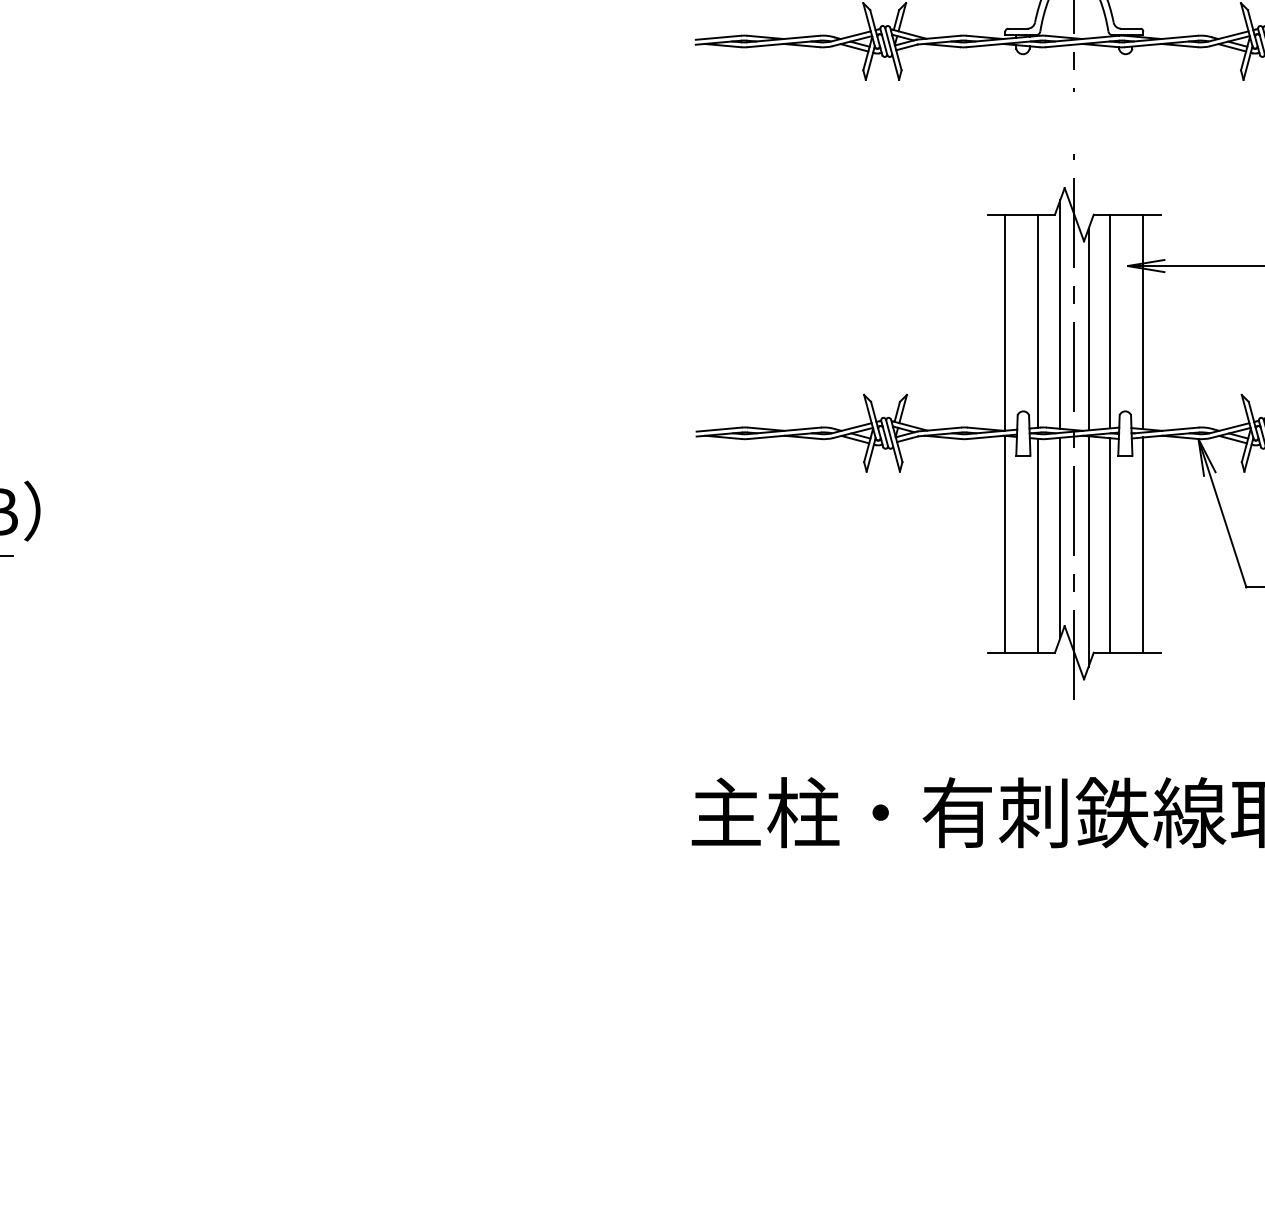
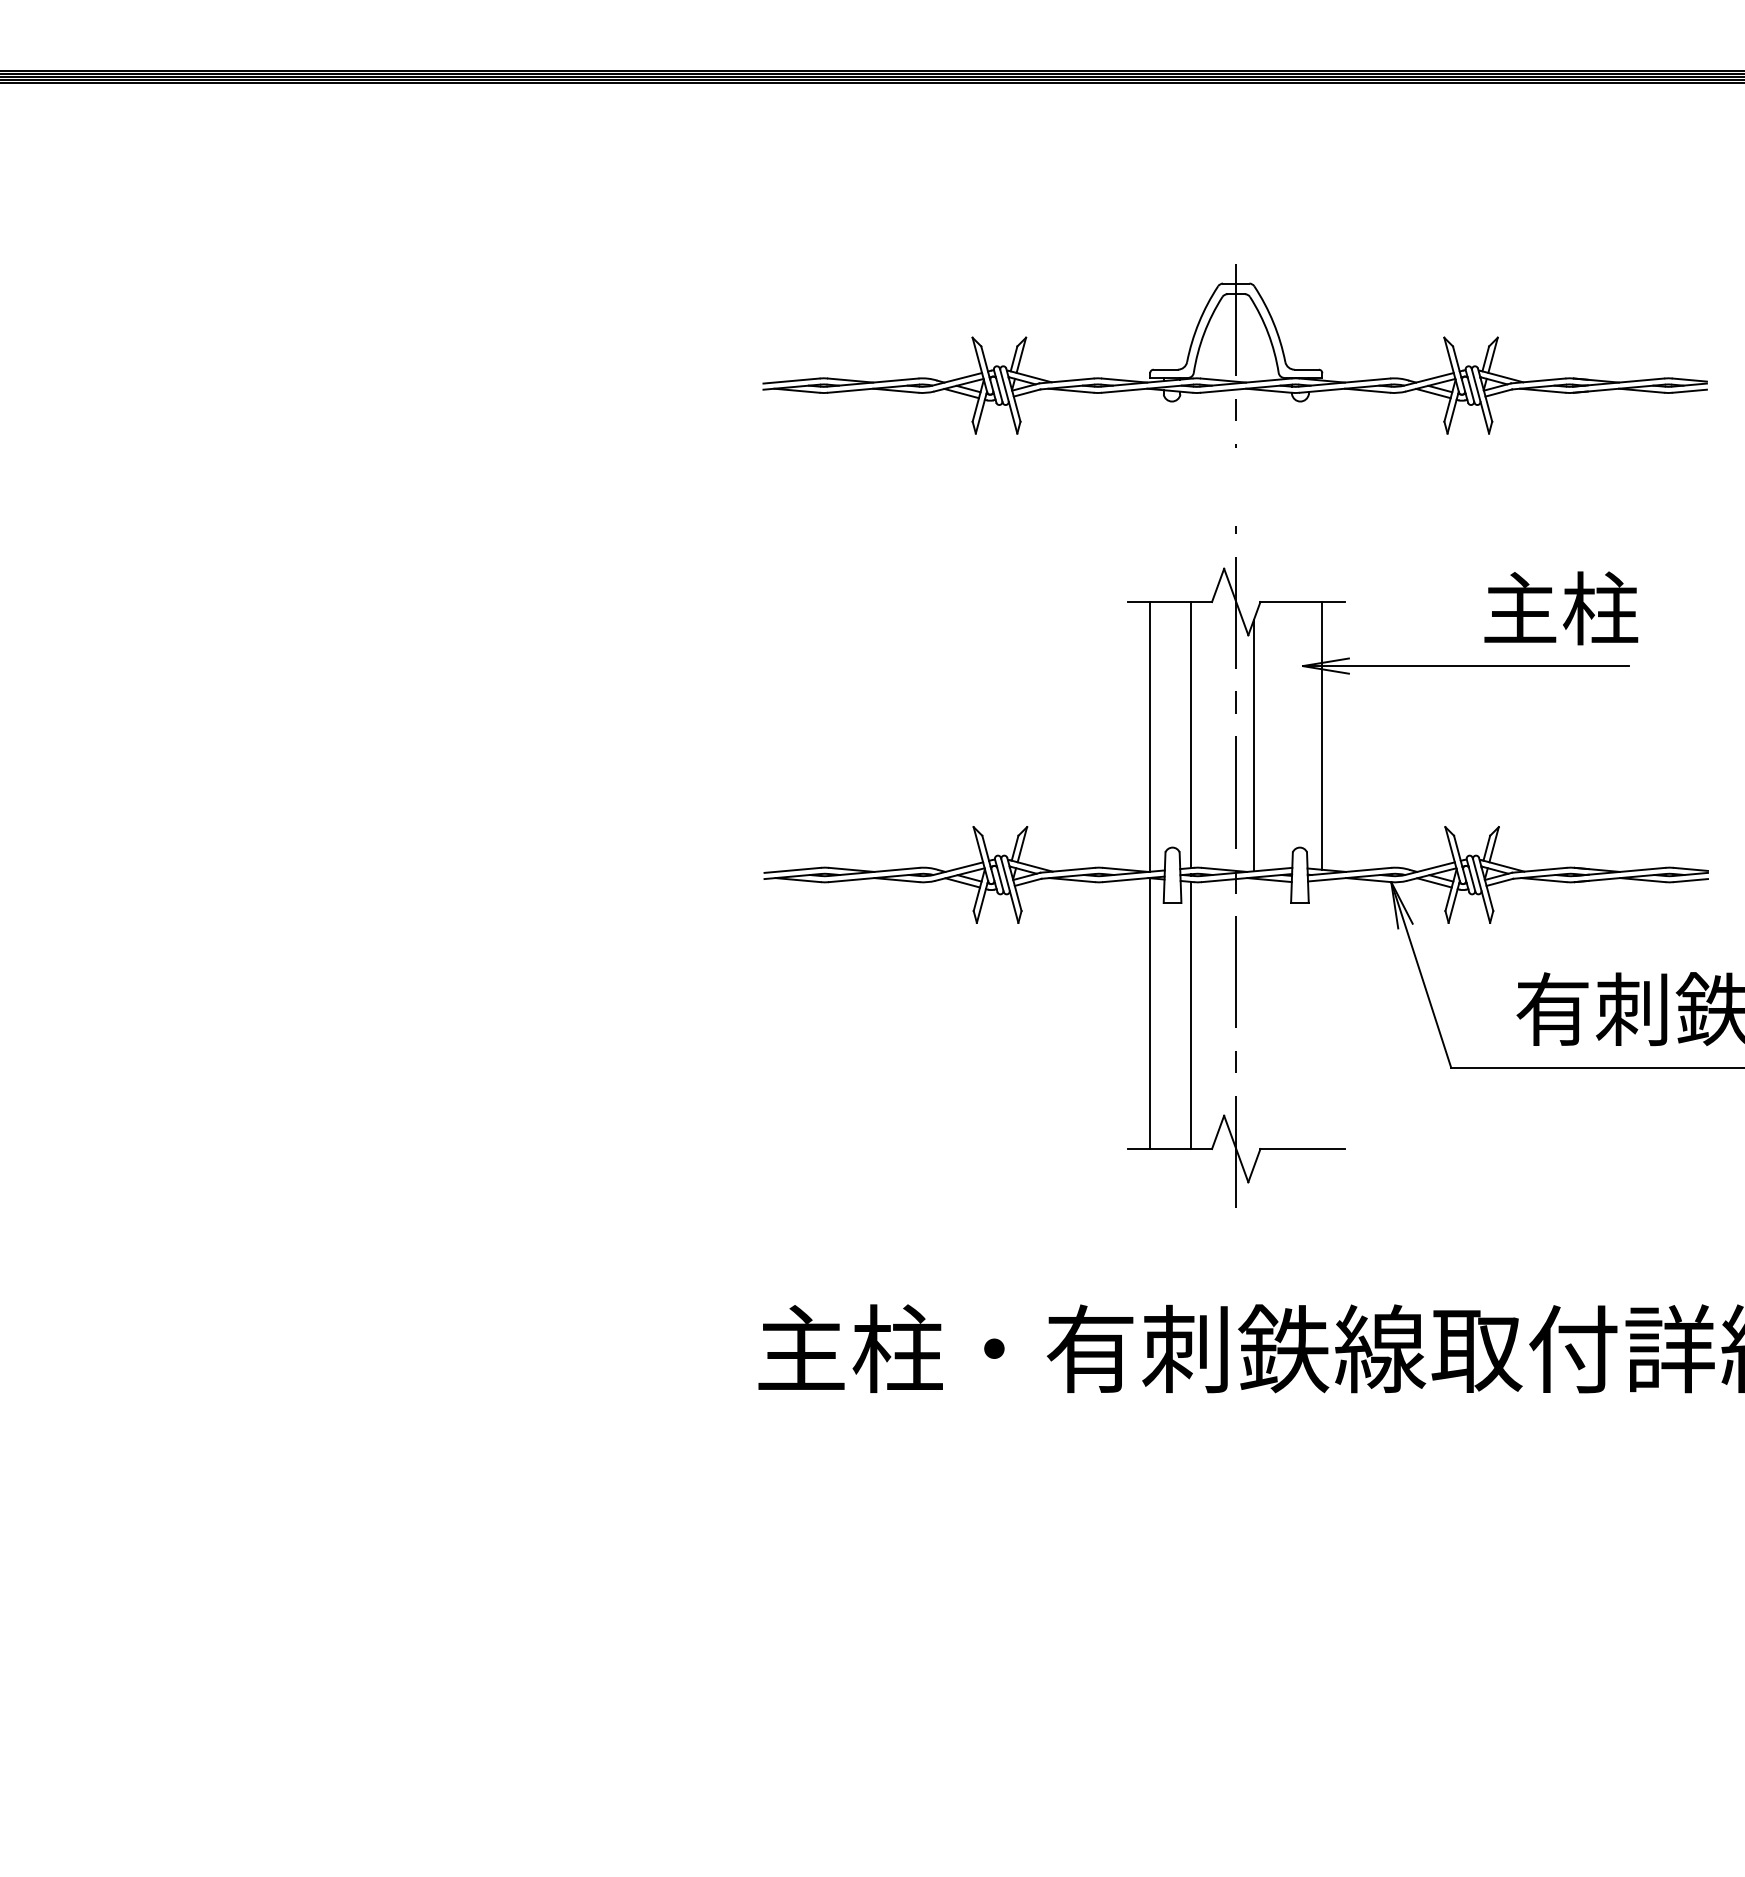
line: (1060, 314) -> (1218, 726), removed
line: (1110, 321) -> (1281, 735), removed
line: (1060, 537) -> (1218, 1005), removed
line: (1110, 545) -> (1281, 1015), removed
line: (1143, 545) -> (1322, 1014), removed
line: (1088, 551) -> (1253, 1022), removed

